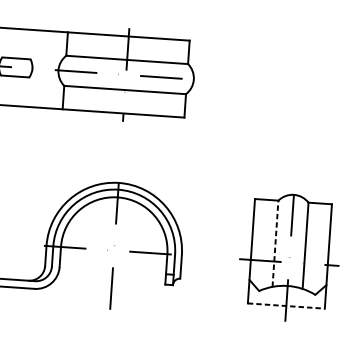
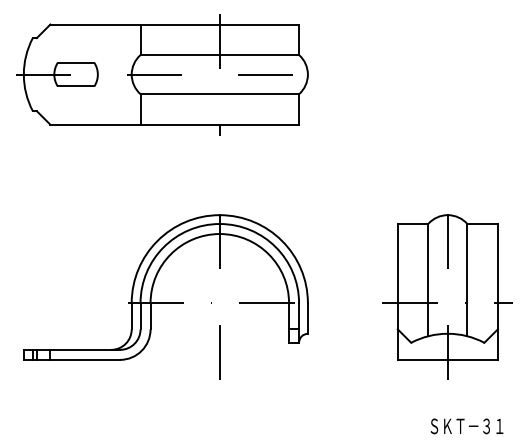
line: (275, 243) -> (428, 279), dashed -> solid
line: (286, 305) -> (448, 359), dashed -> solid

